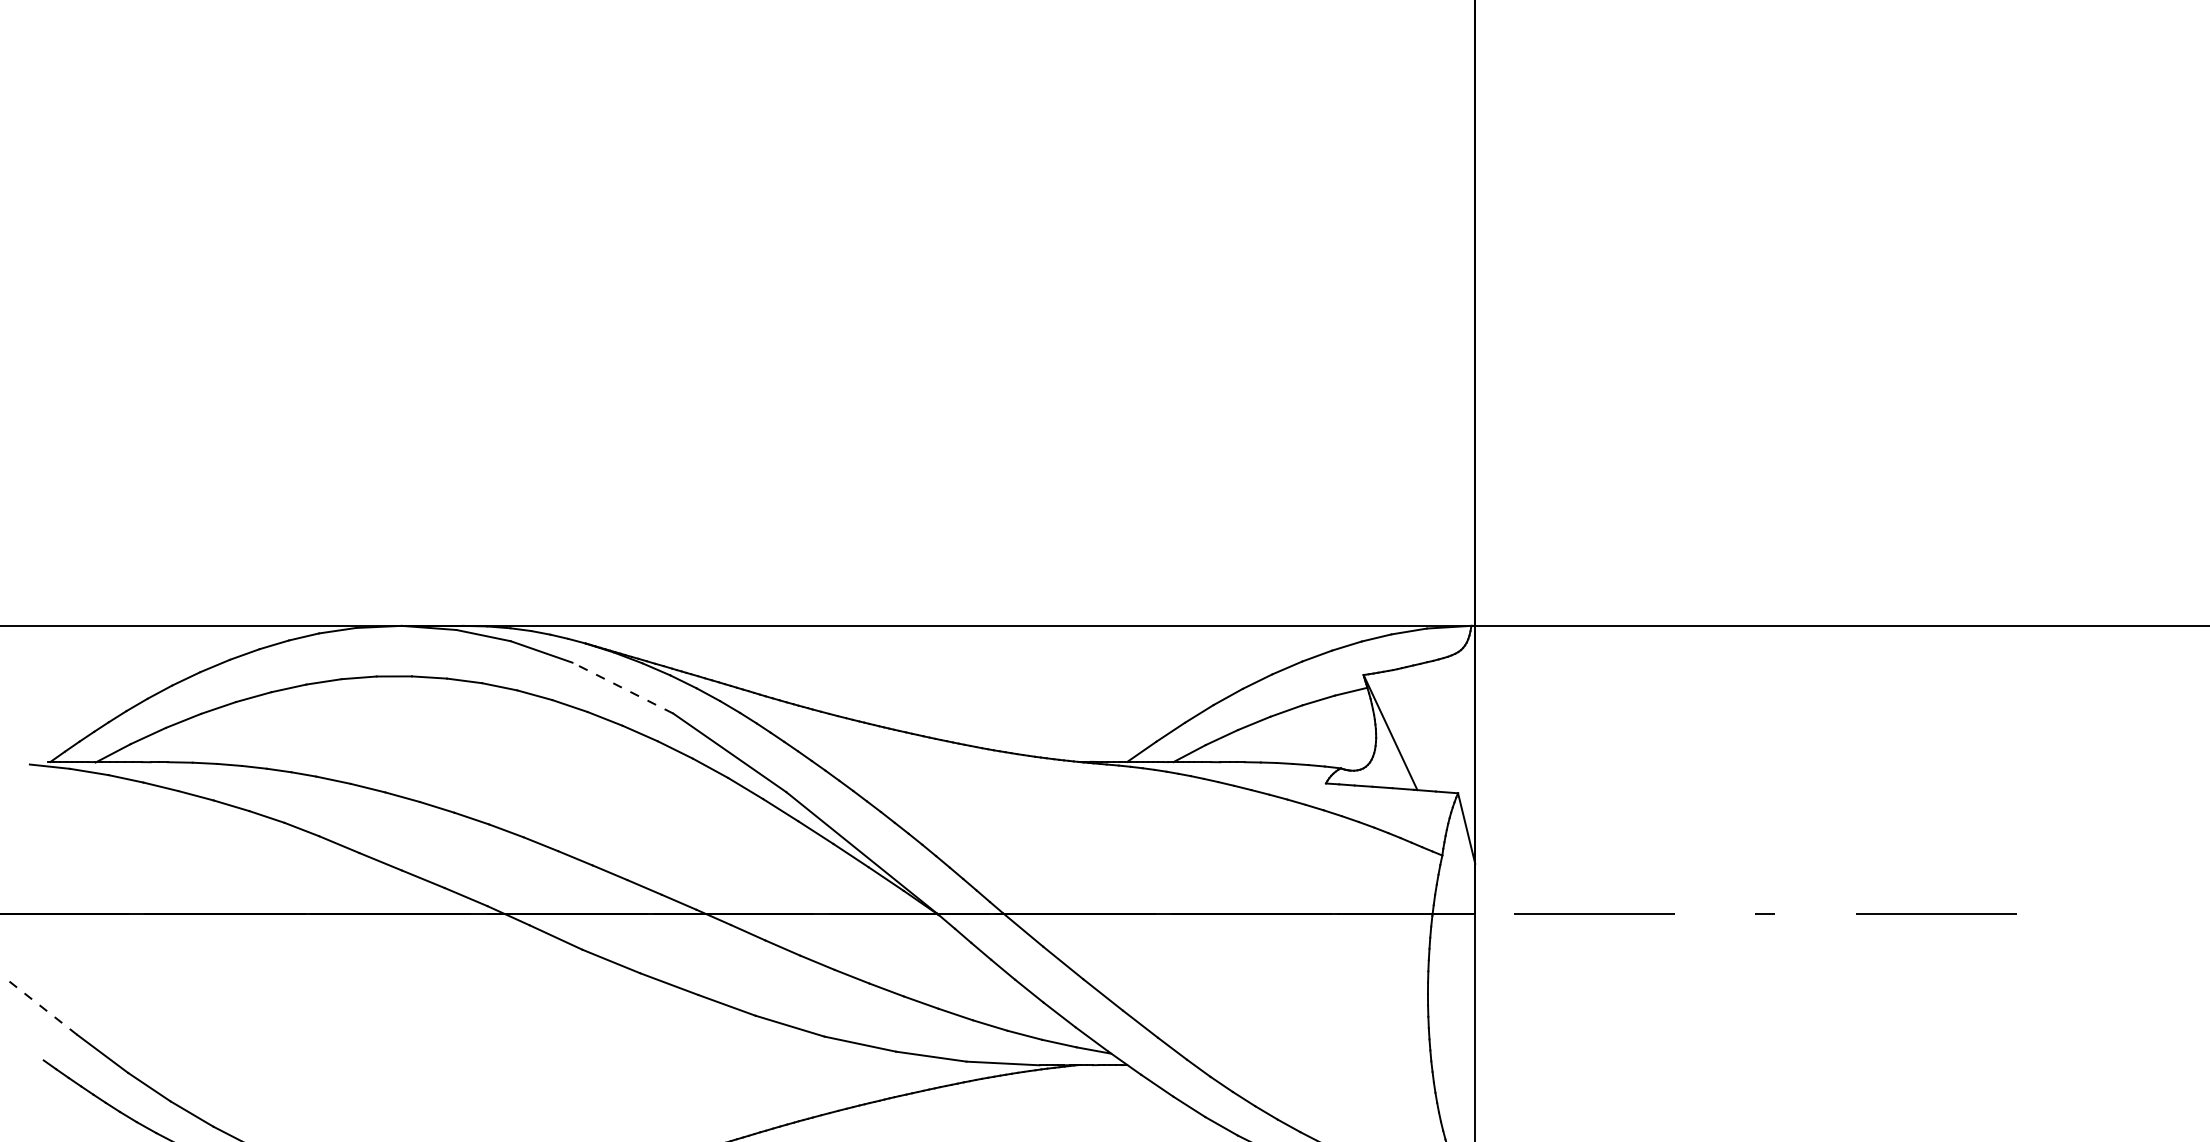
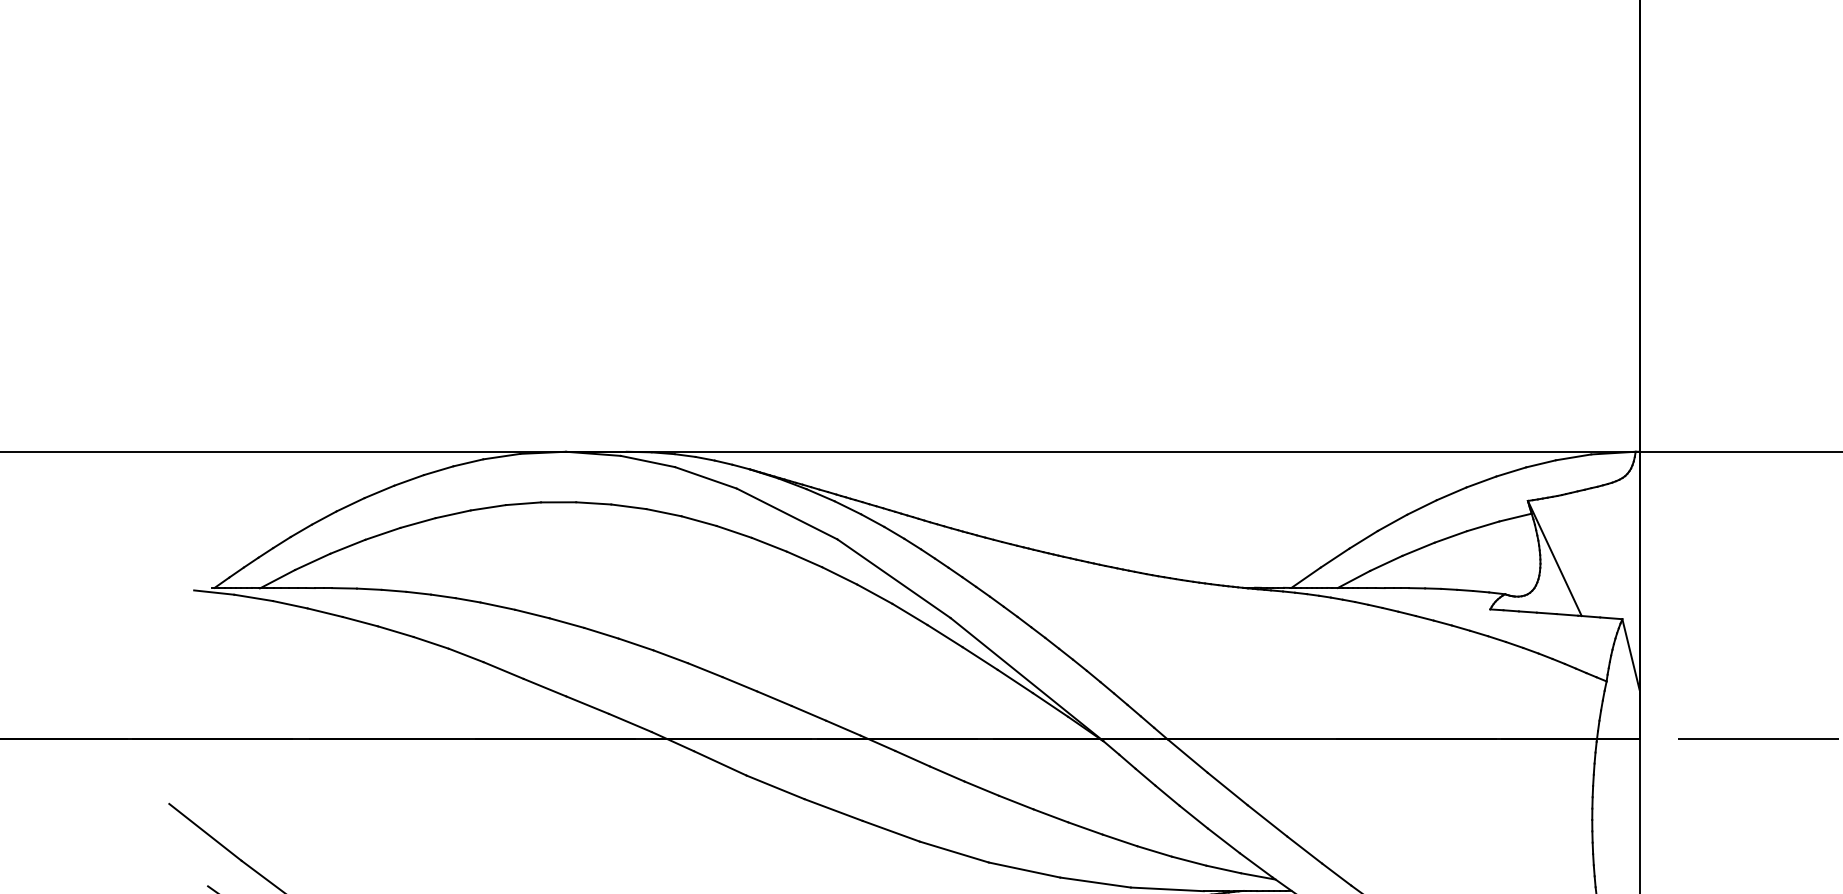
line: (622, 687) -> (786, 513), dashed -> solid
line: (41, 1006) -> (205, 832), dashed -> solid

